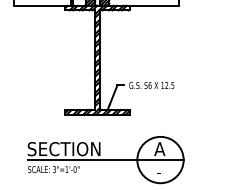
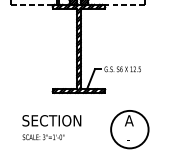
line: (39, 5) -> (31, 4), solid -> dashed
line: (154, 5) -> (124, 4), solid -> dashed
line: (105, 160) -> (85, 129), removed

